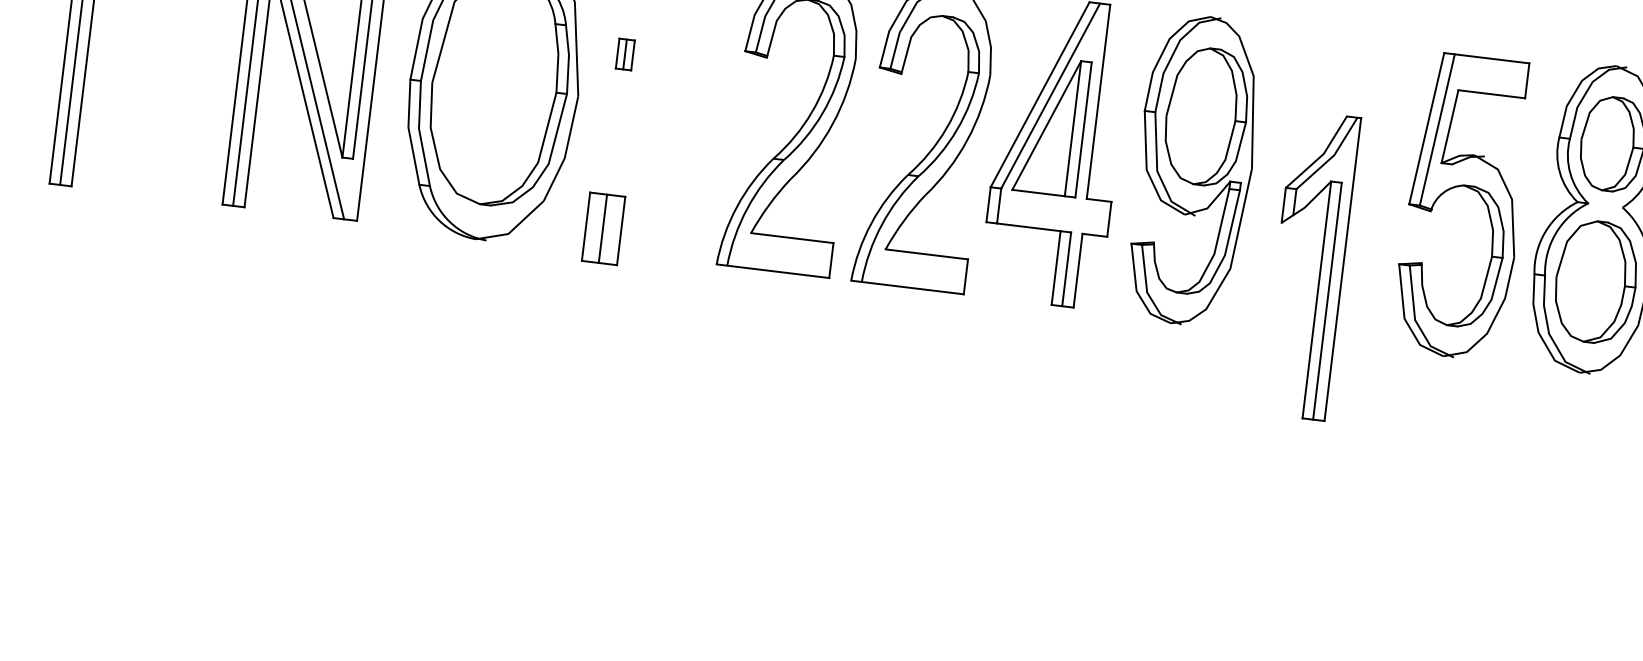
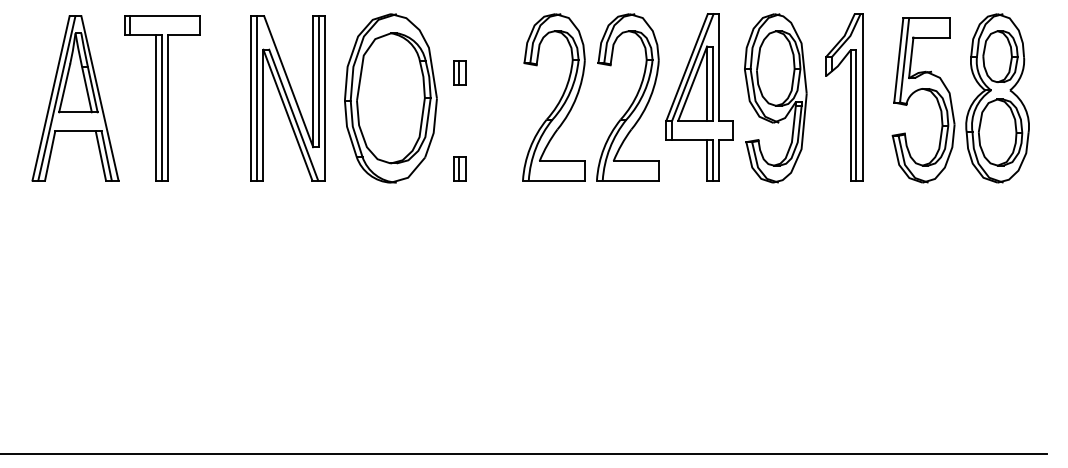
part: (624, 53) -> (459, 72), size x1.43
part: (603, 228) -> (459, 168), size x0.62
part: (1309, 265) -> (844, 97), moved

